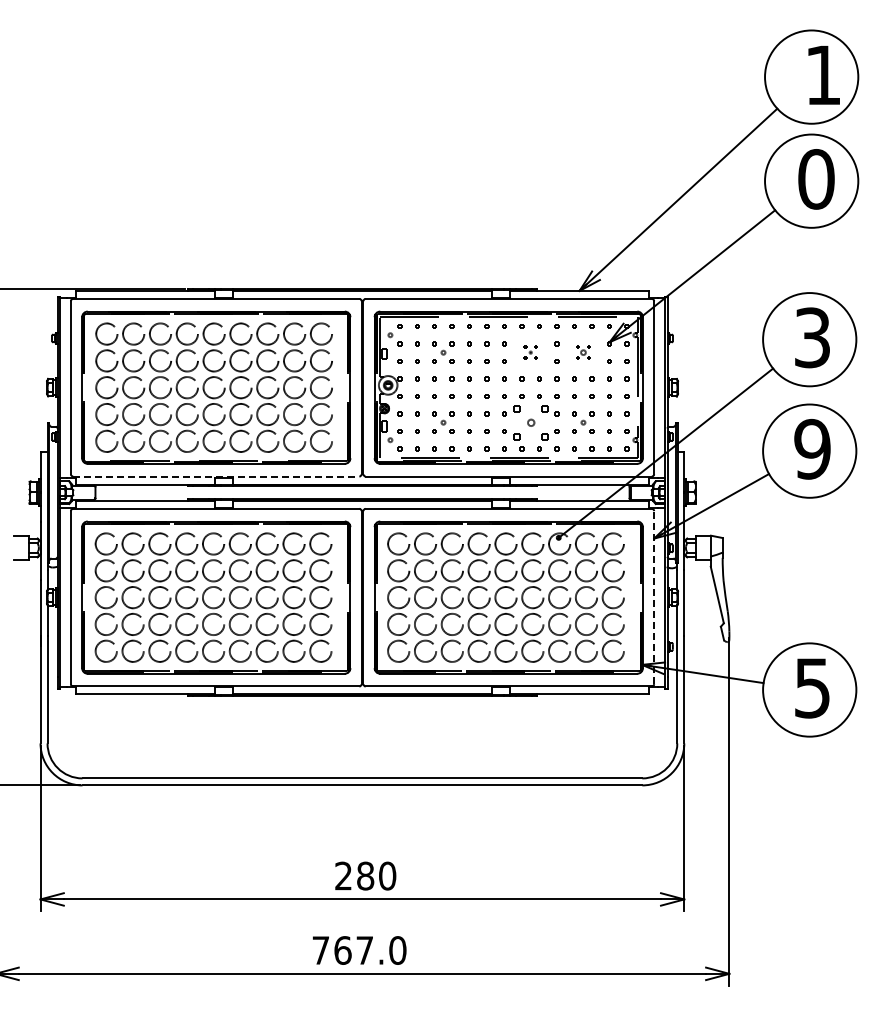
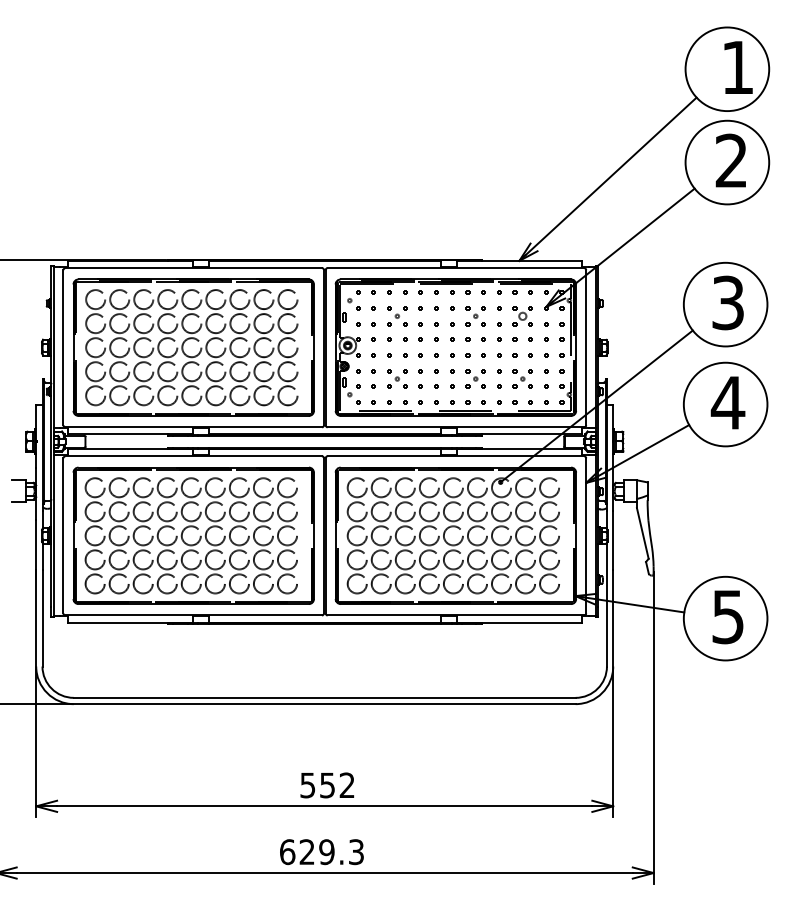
text: (816, 179) -> (731, 161), 0 -> 2
part: (530, 352) -> (475, 316), size x1.67
part: (583, 352) -> (522, 316), size x1.67
part: (530, 422) -> (475, 378), size x0.62
text: (812, 448) -> (728, 402), 9 -> 4
line: (216, 476) -> (193, 427), dashed -> solid
line: (654, 597) -> (586, 535), dashed -> solid
text: (365, 875) -> (327, 784), 280 -> 552
text: (359, 950) -> (322, 852), 767.0 -> 629.3

